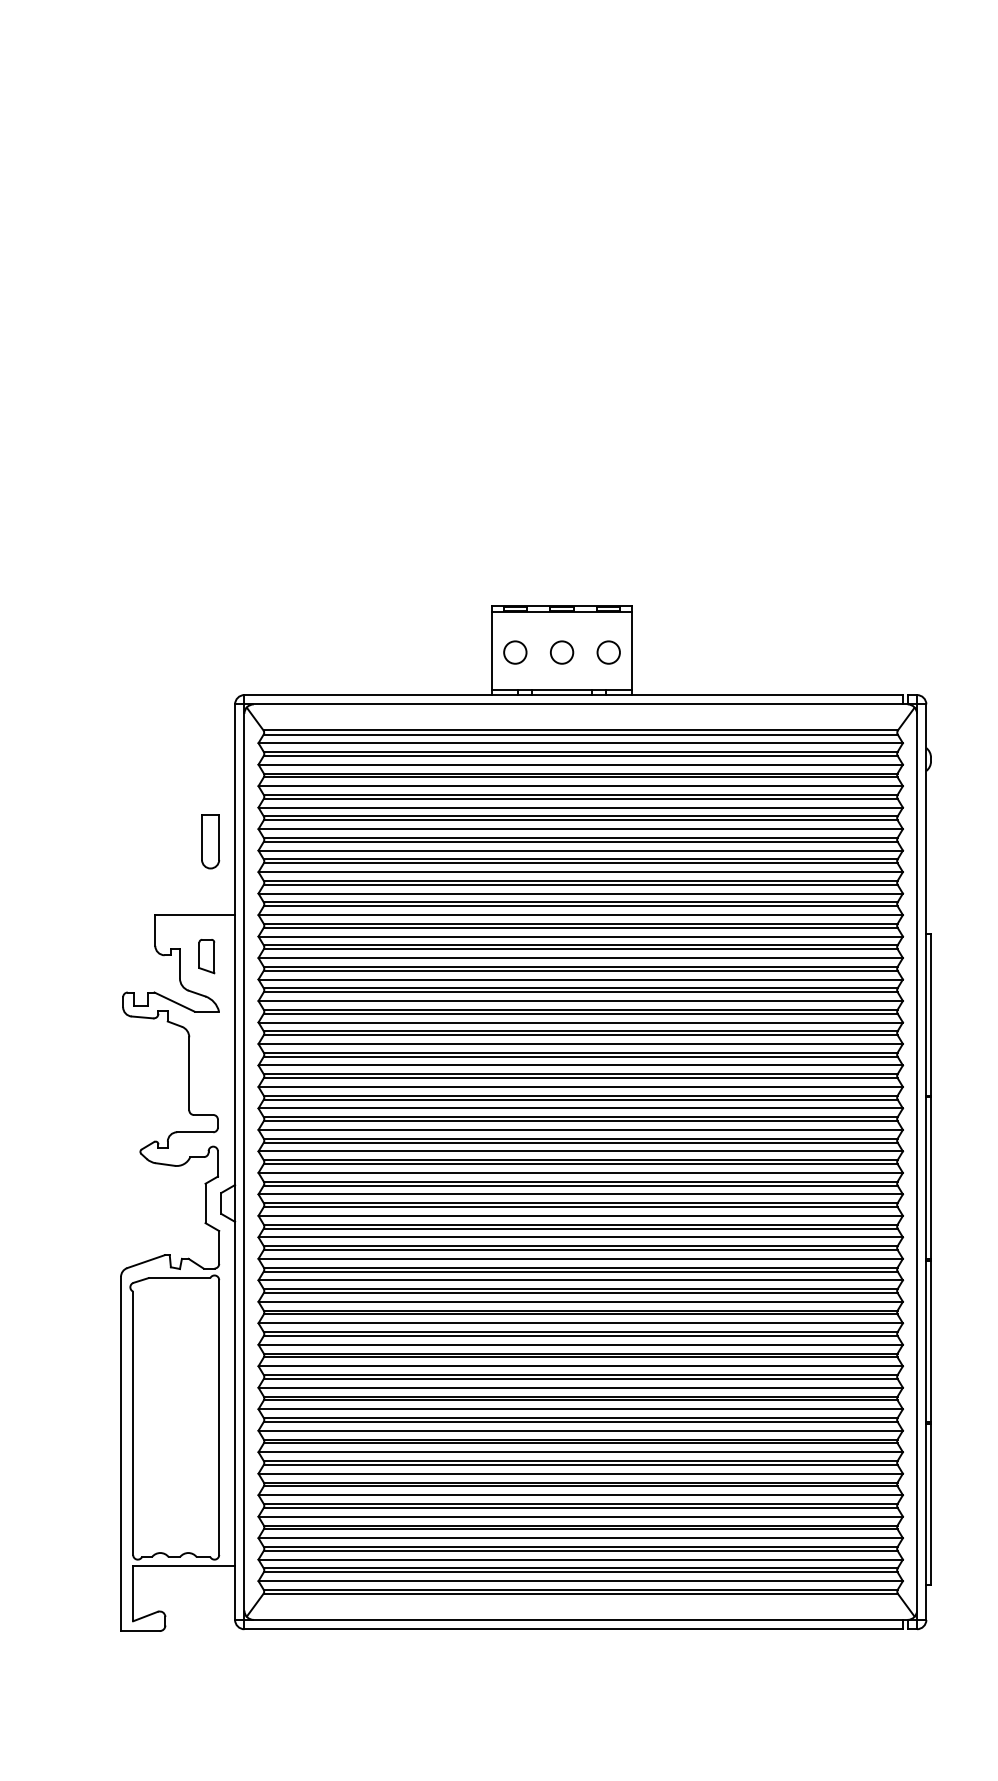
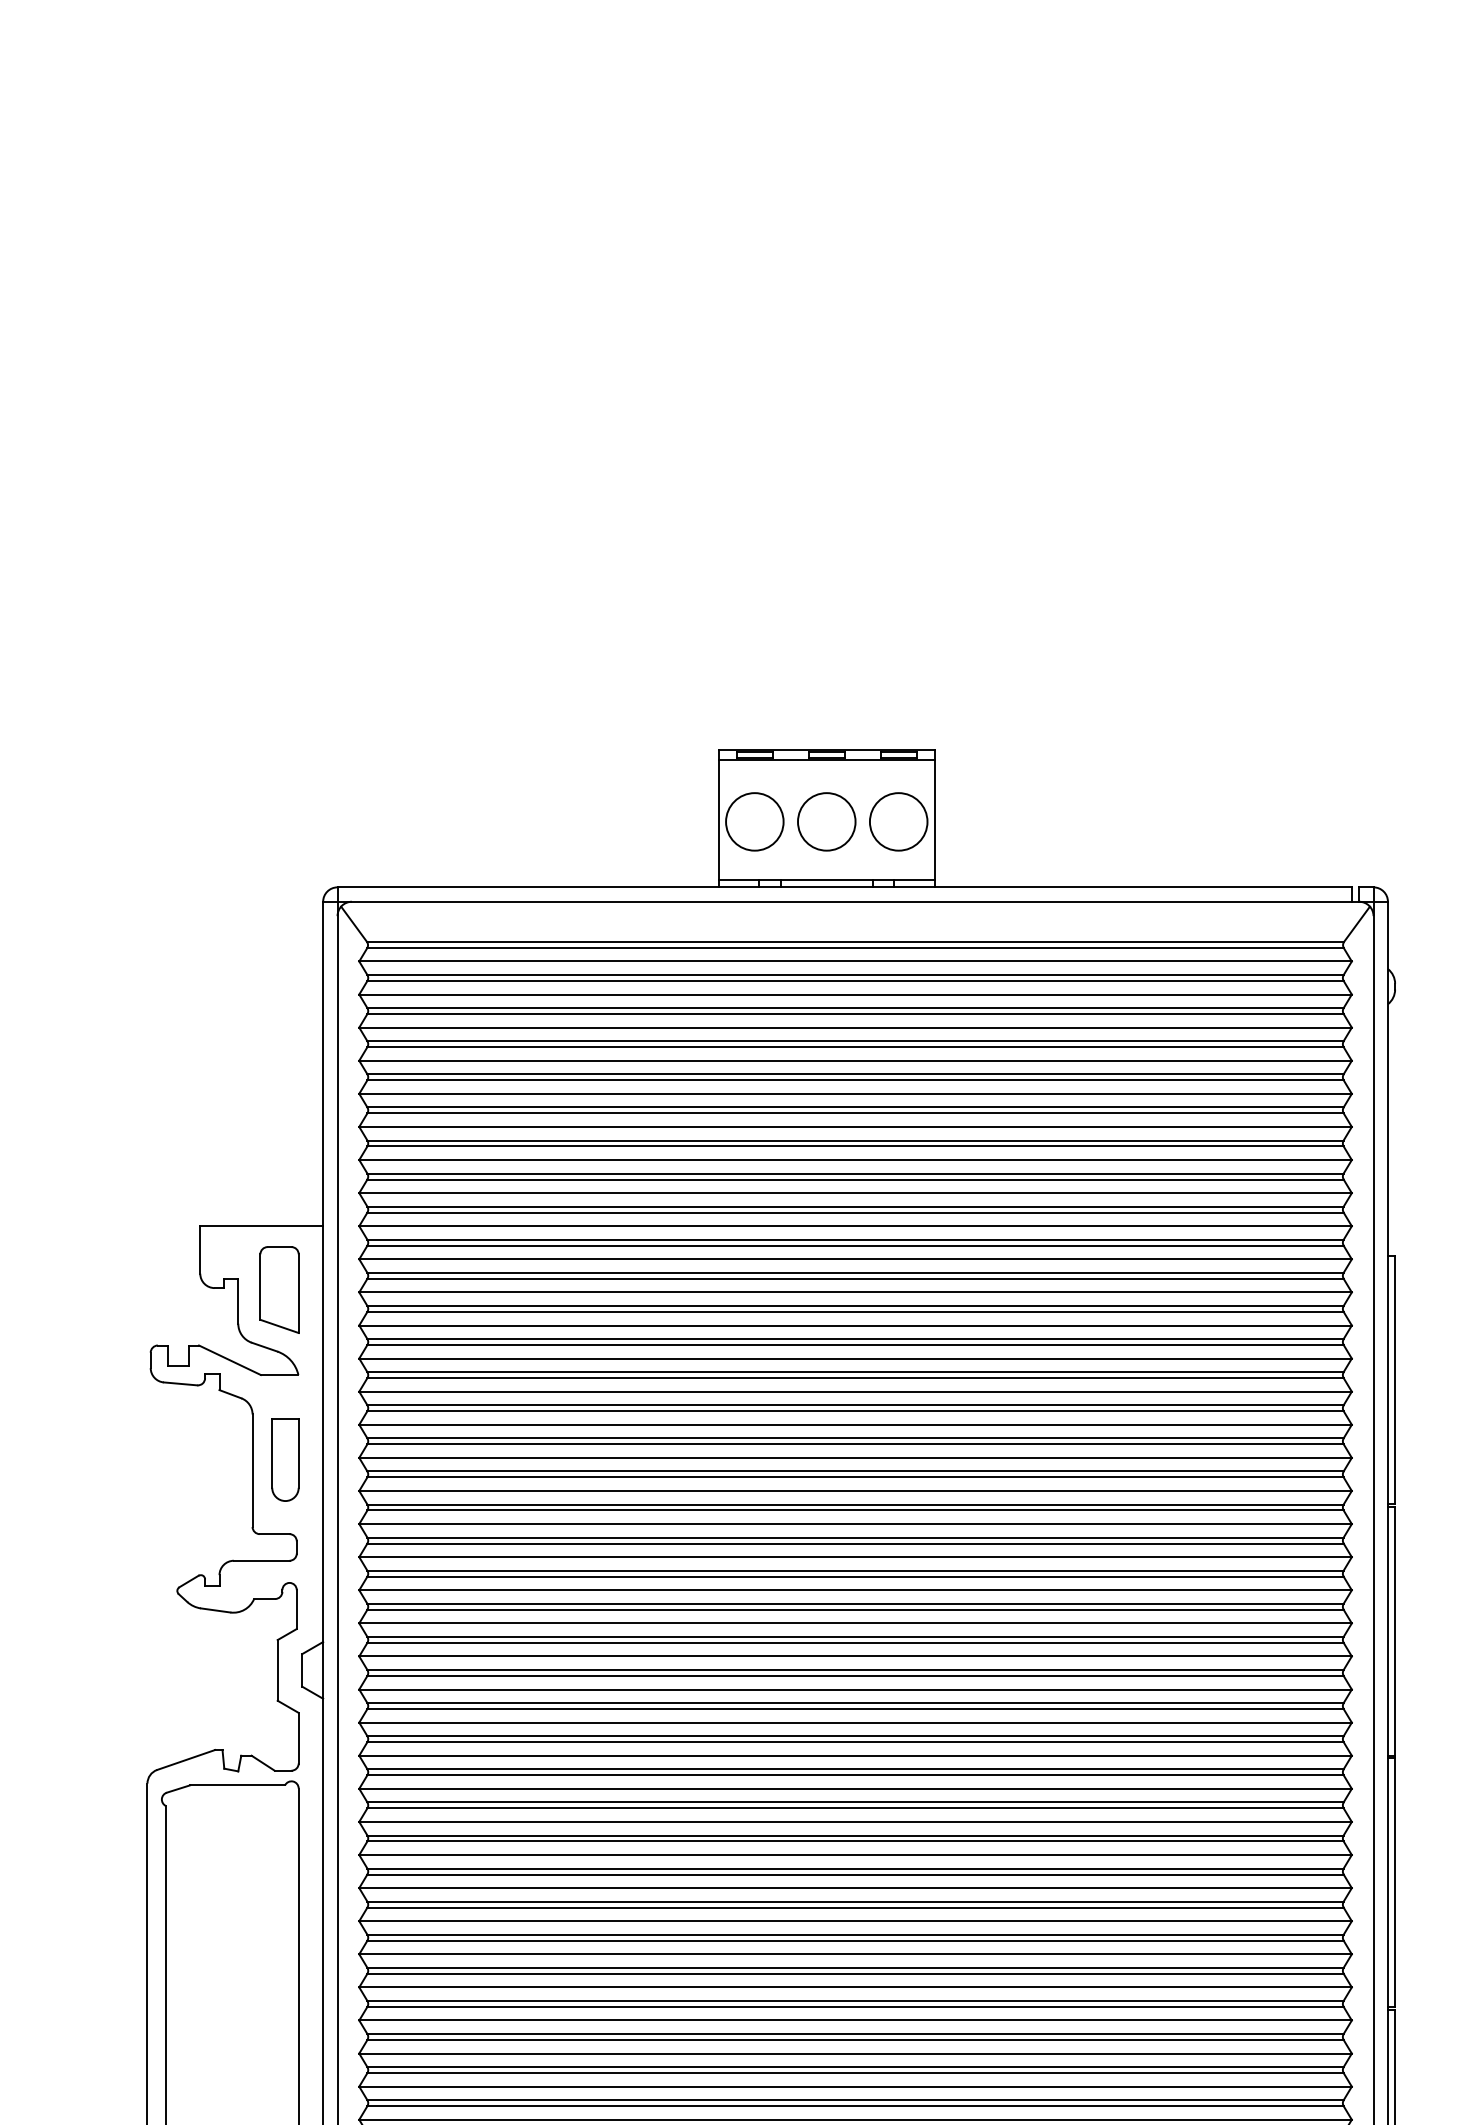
circle: (515, 652) -> (755, 821), size x1.67
circle: (561, 652) -> (825, 821), size x1.67
circle: (608, 652) -> (898, 821), size x1.67
part: (210, 841) -> (285, 1459), moved
part: (206, 956) -> (279, 1290), size x1.67

